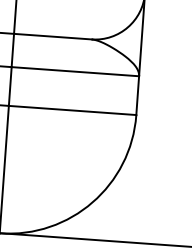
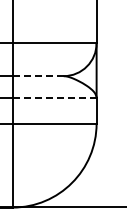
line: (53, 37) -> (38, 76), solid -> dashed
line: (75, 72) -> (54, 98), solid -> dashed

